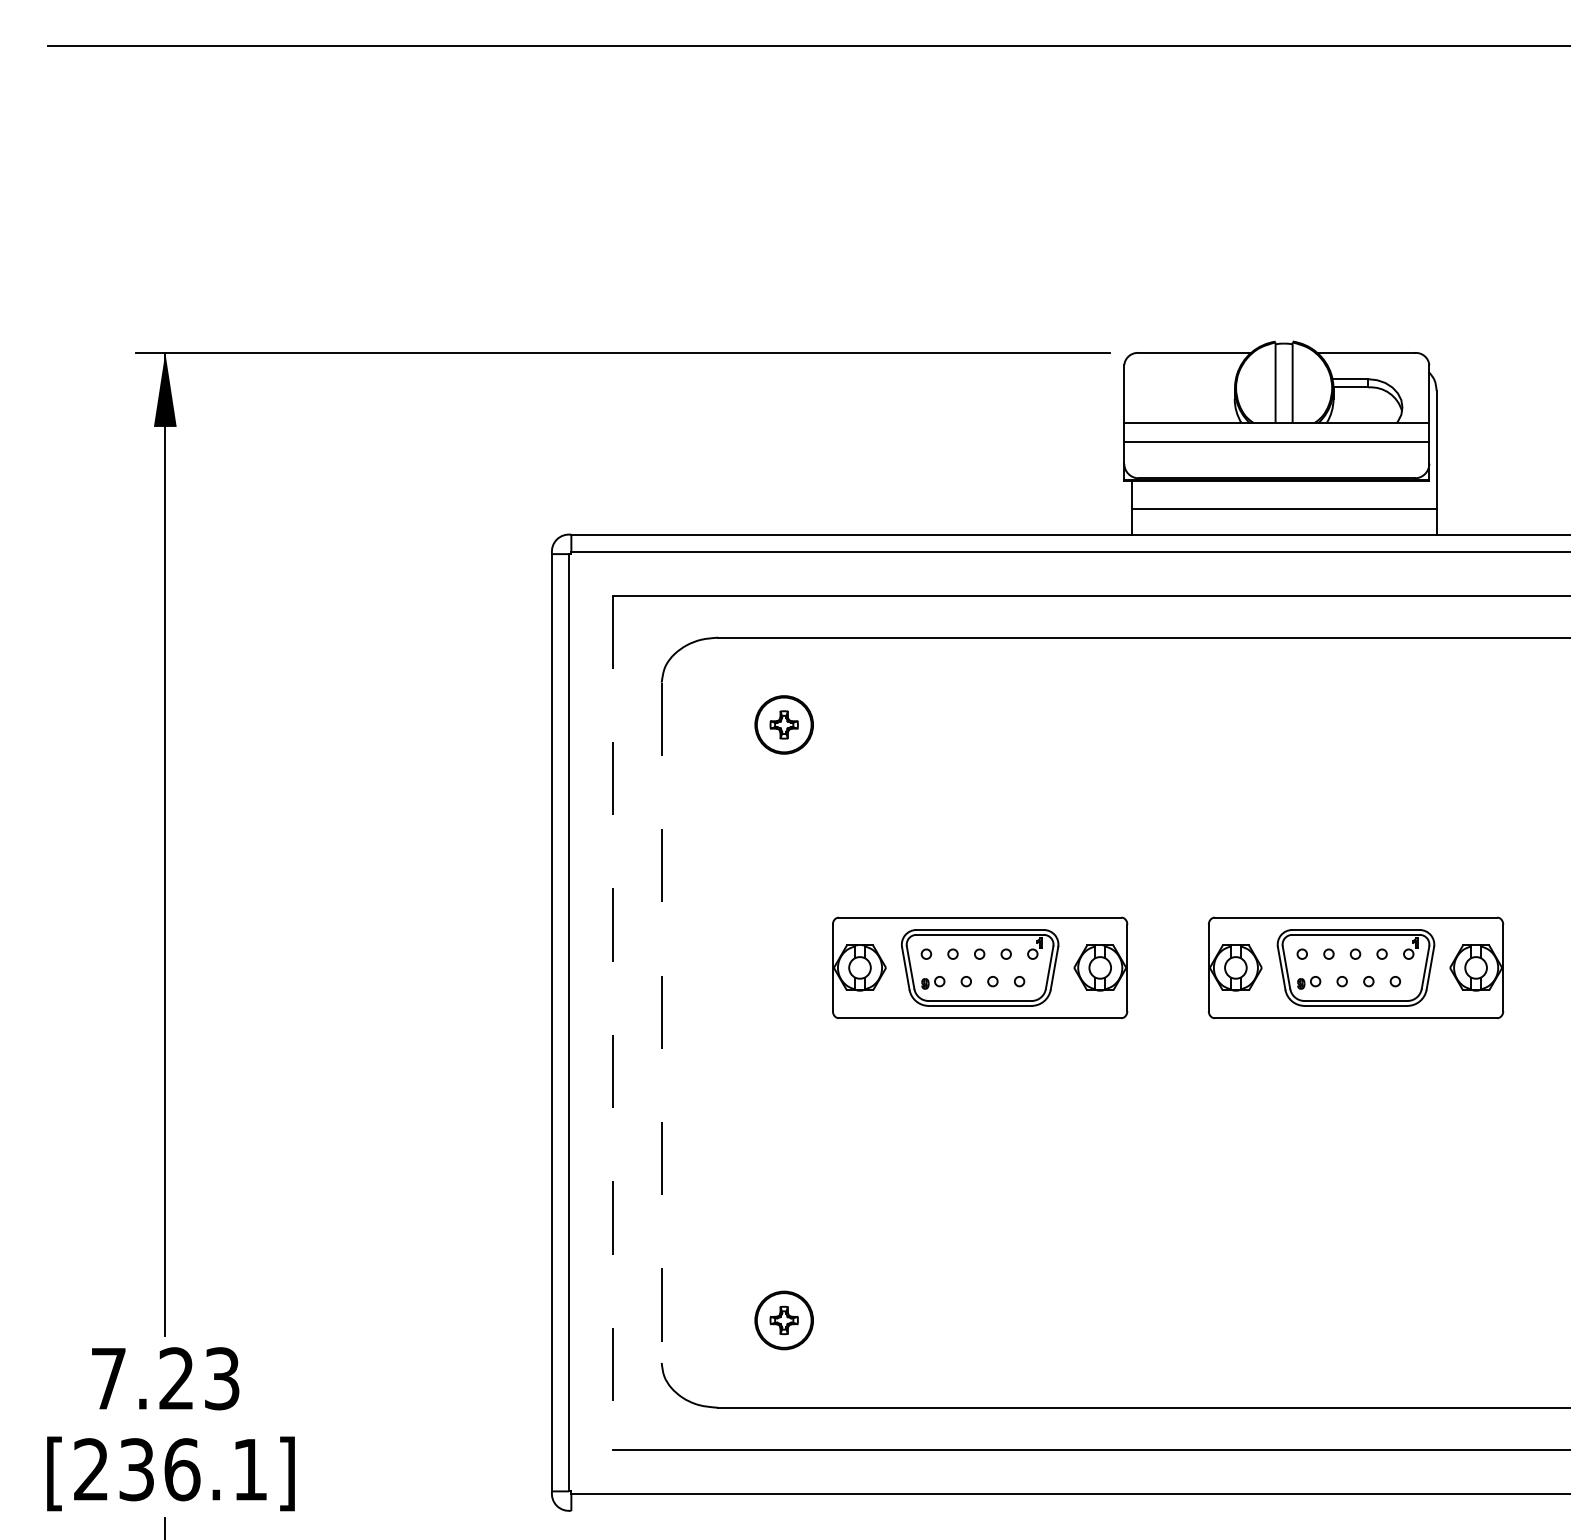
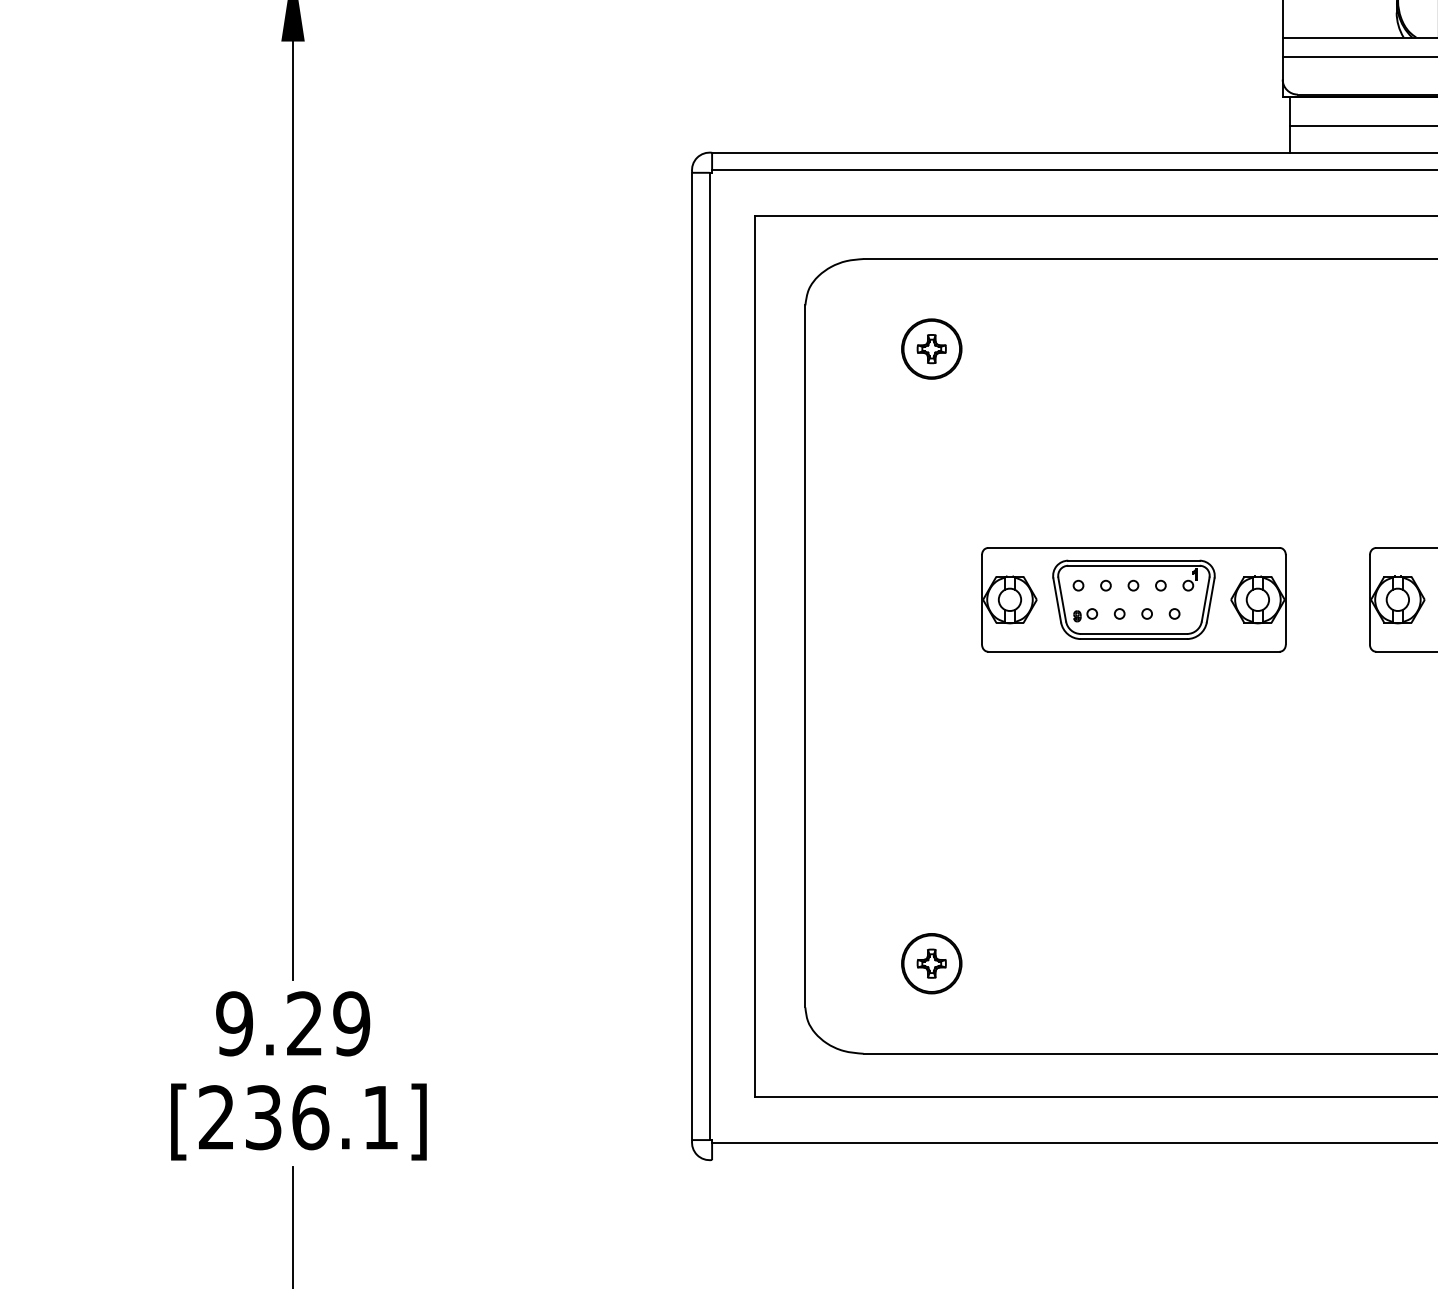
line: (612, 1023) -> (754, 657), dashed -> solid
line: (661, 1023) -> (805, 657), dashed -> solid
text: (164, 1378) -> (292, 1023), 7.23 -> 9.29

